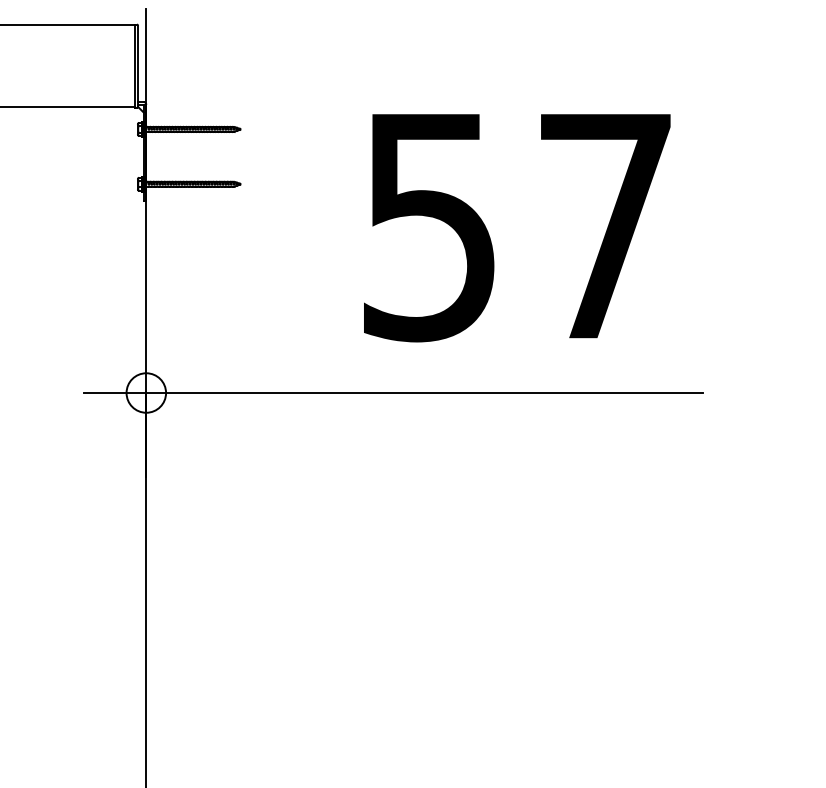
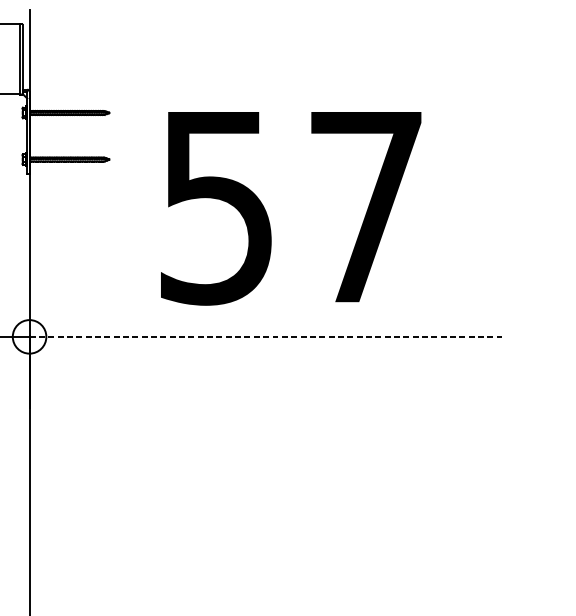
text: (517, 228) -> (291, 209), moved
line: (425, 393) -> (266, 337), solid -> dashed

